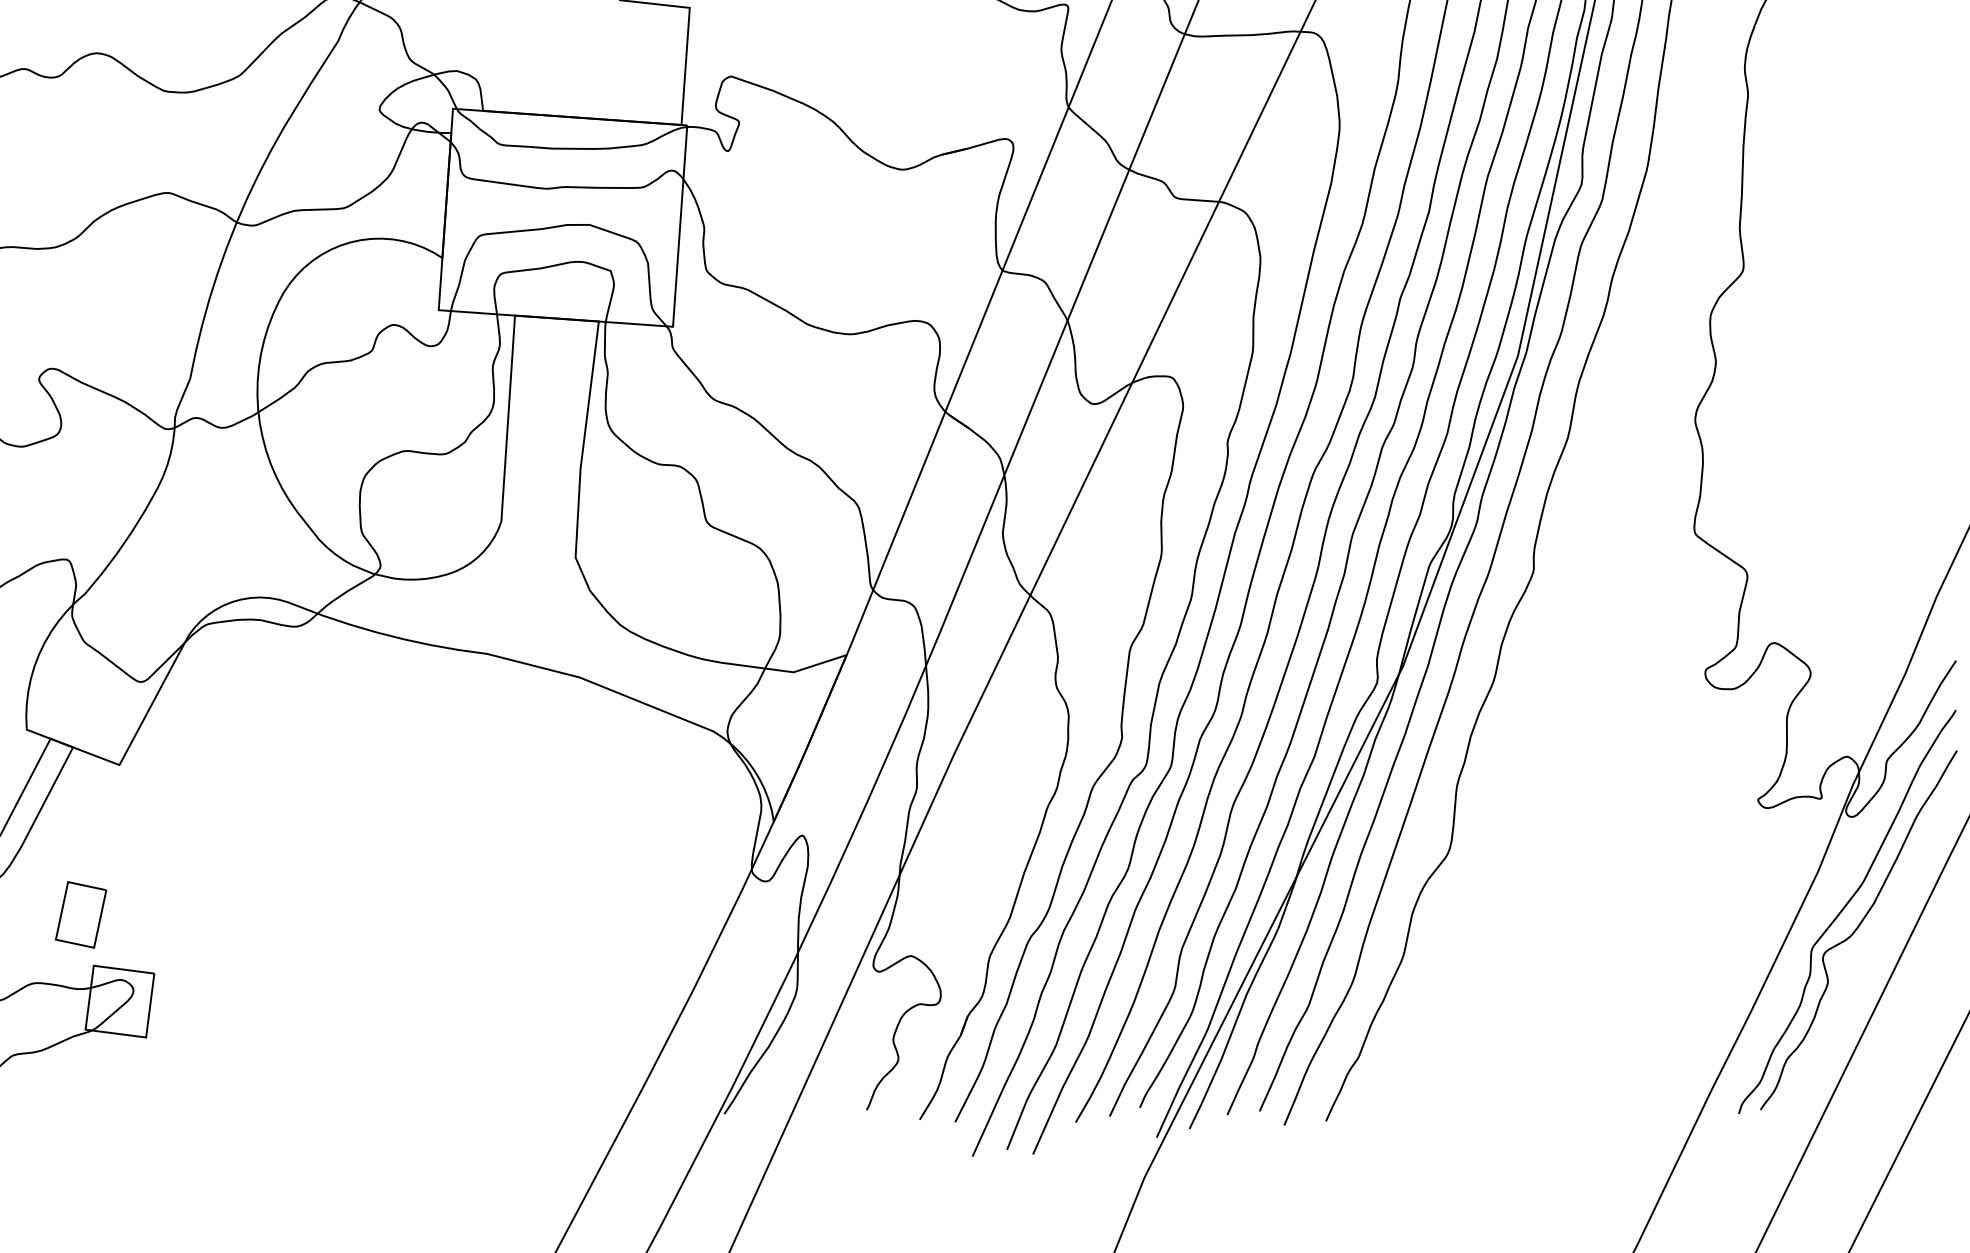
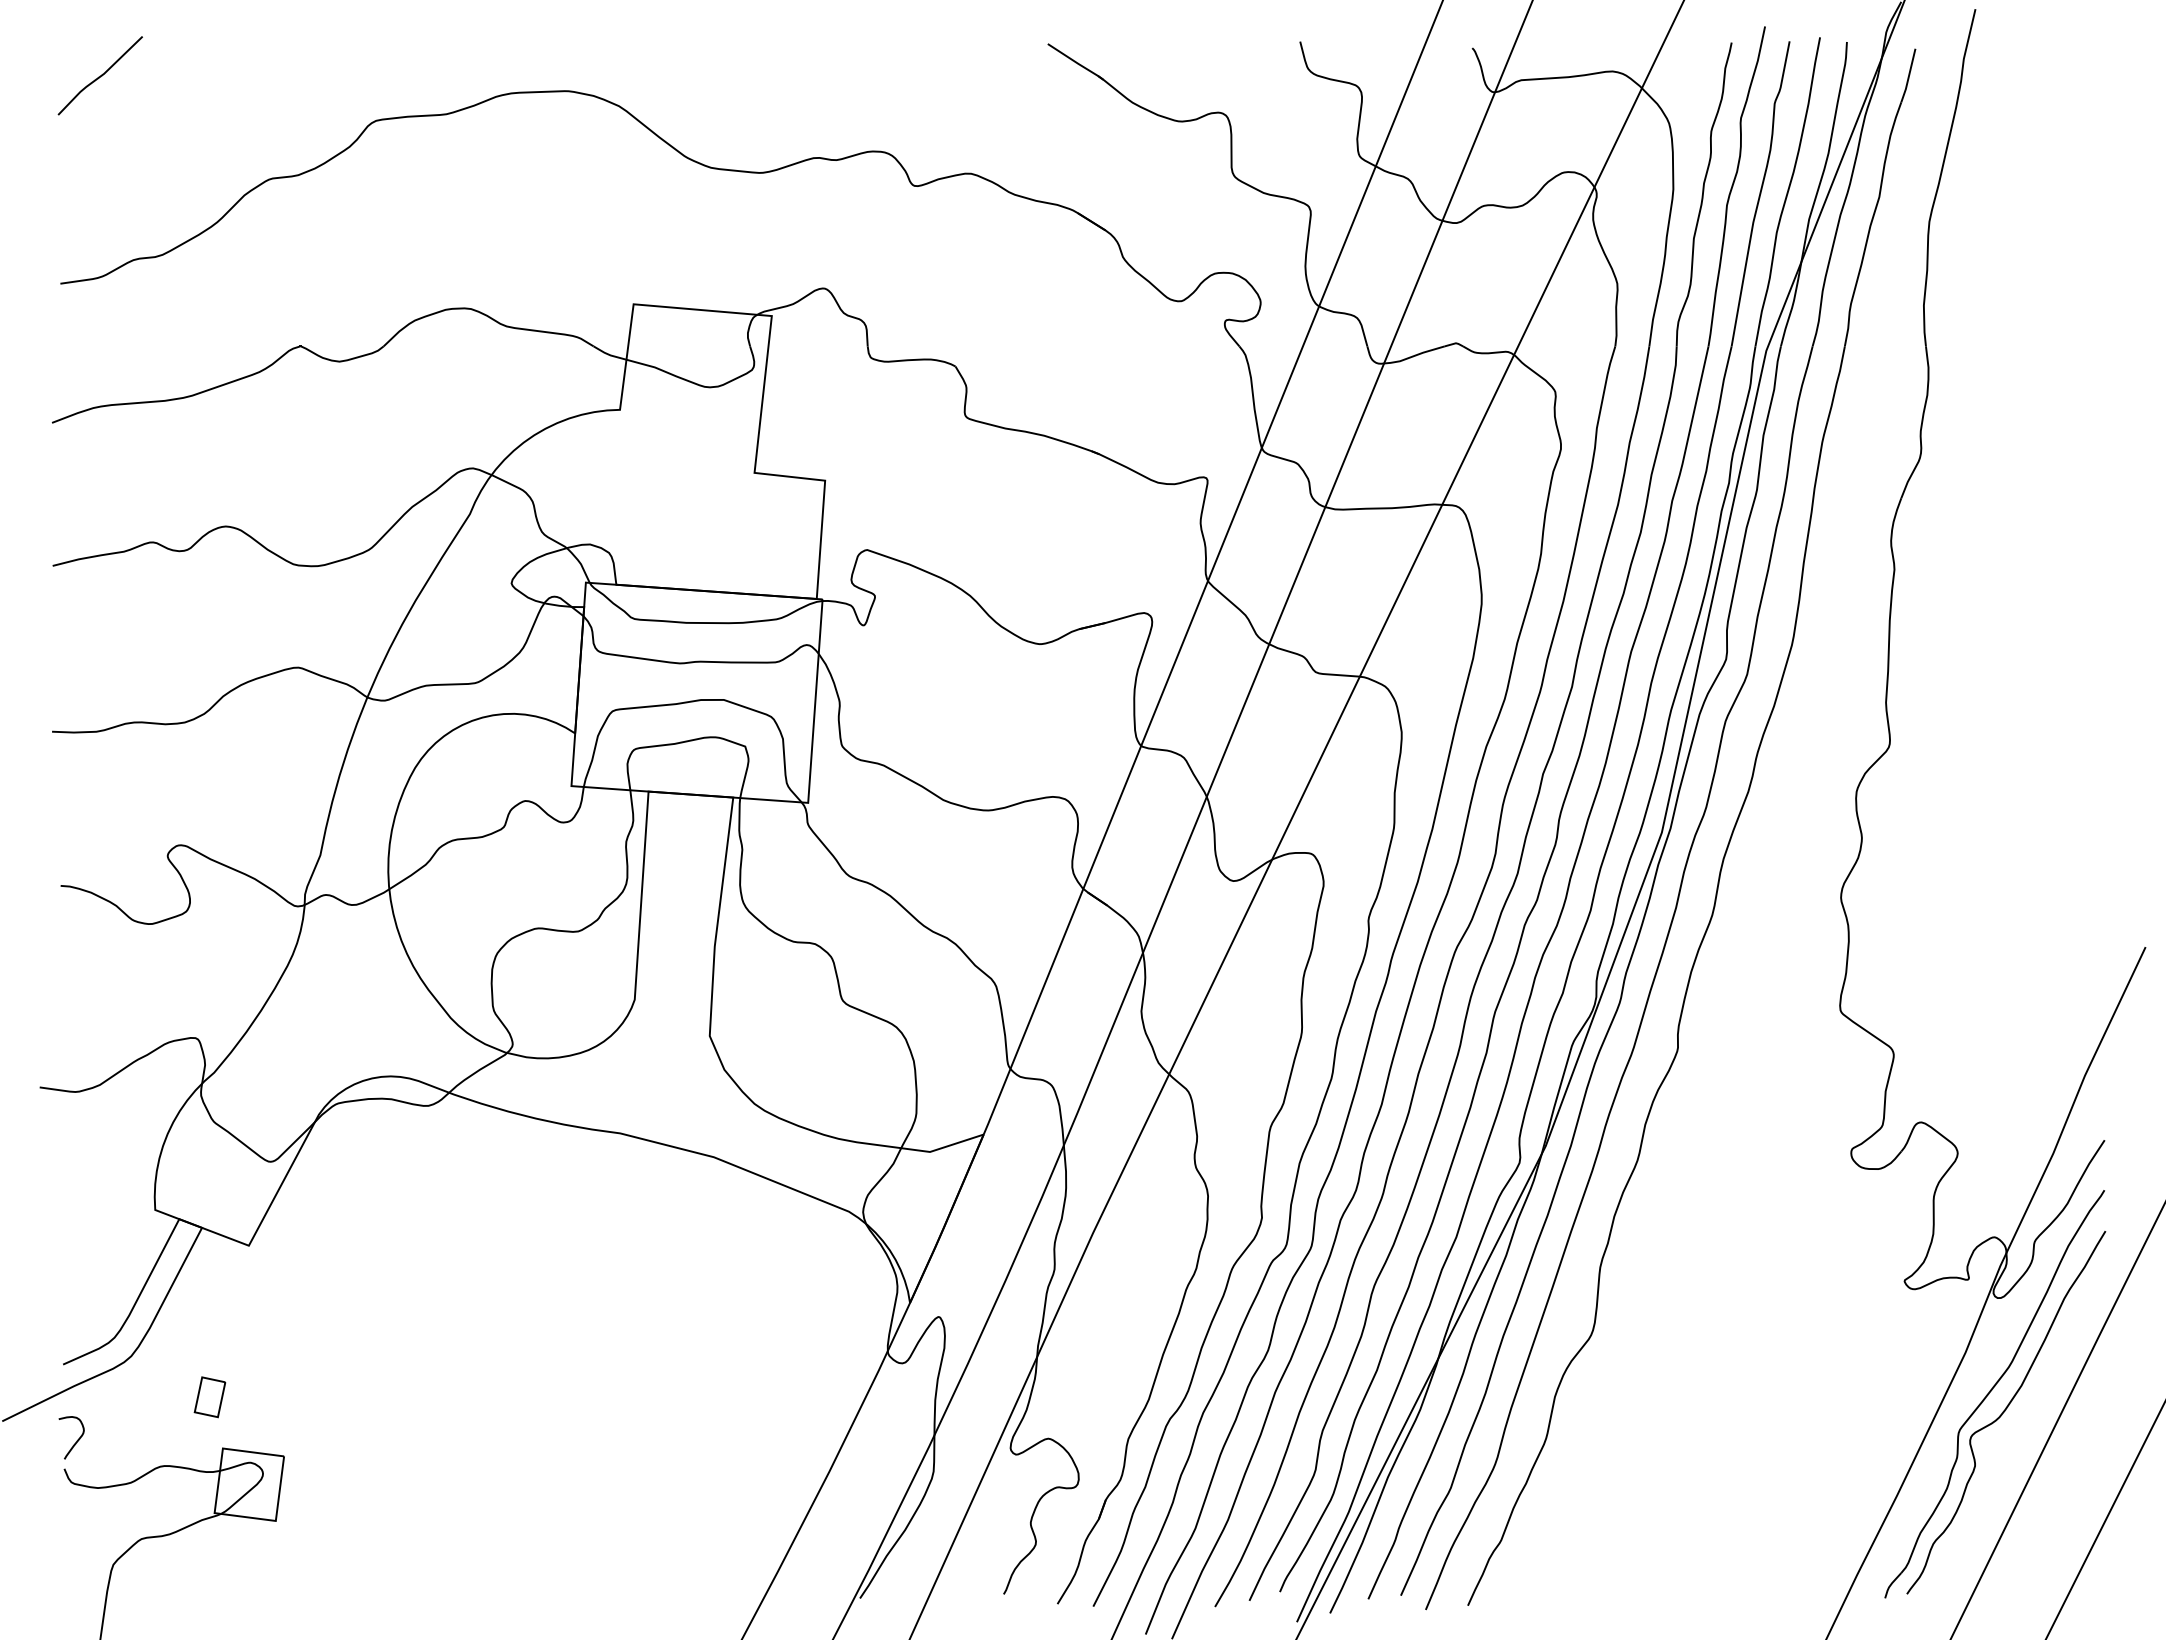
part: (80, 915) -> (209, 1397), size x0.6

